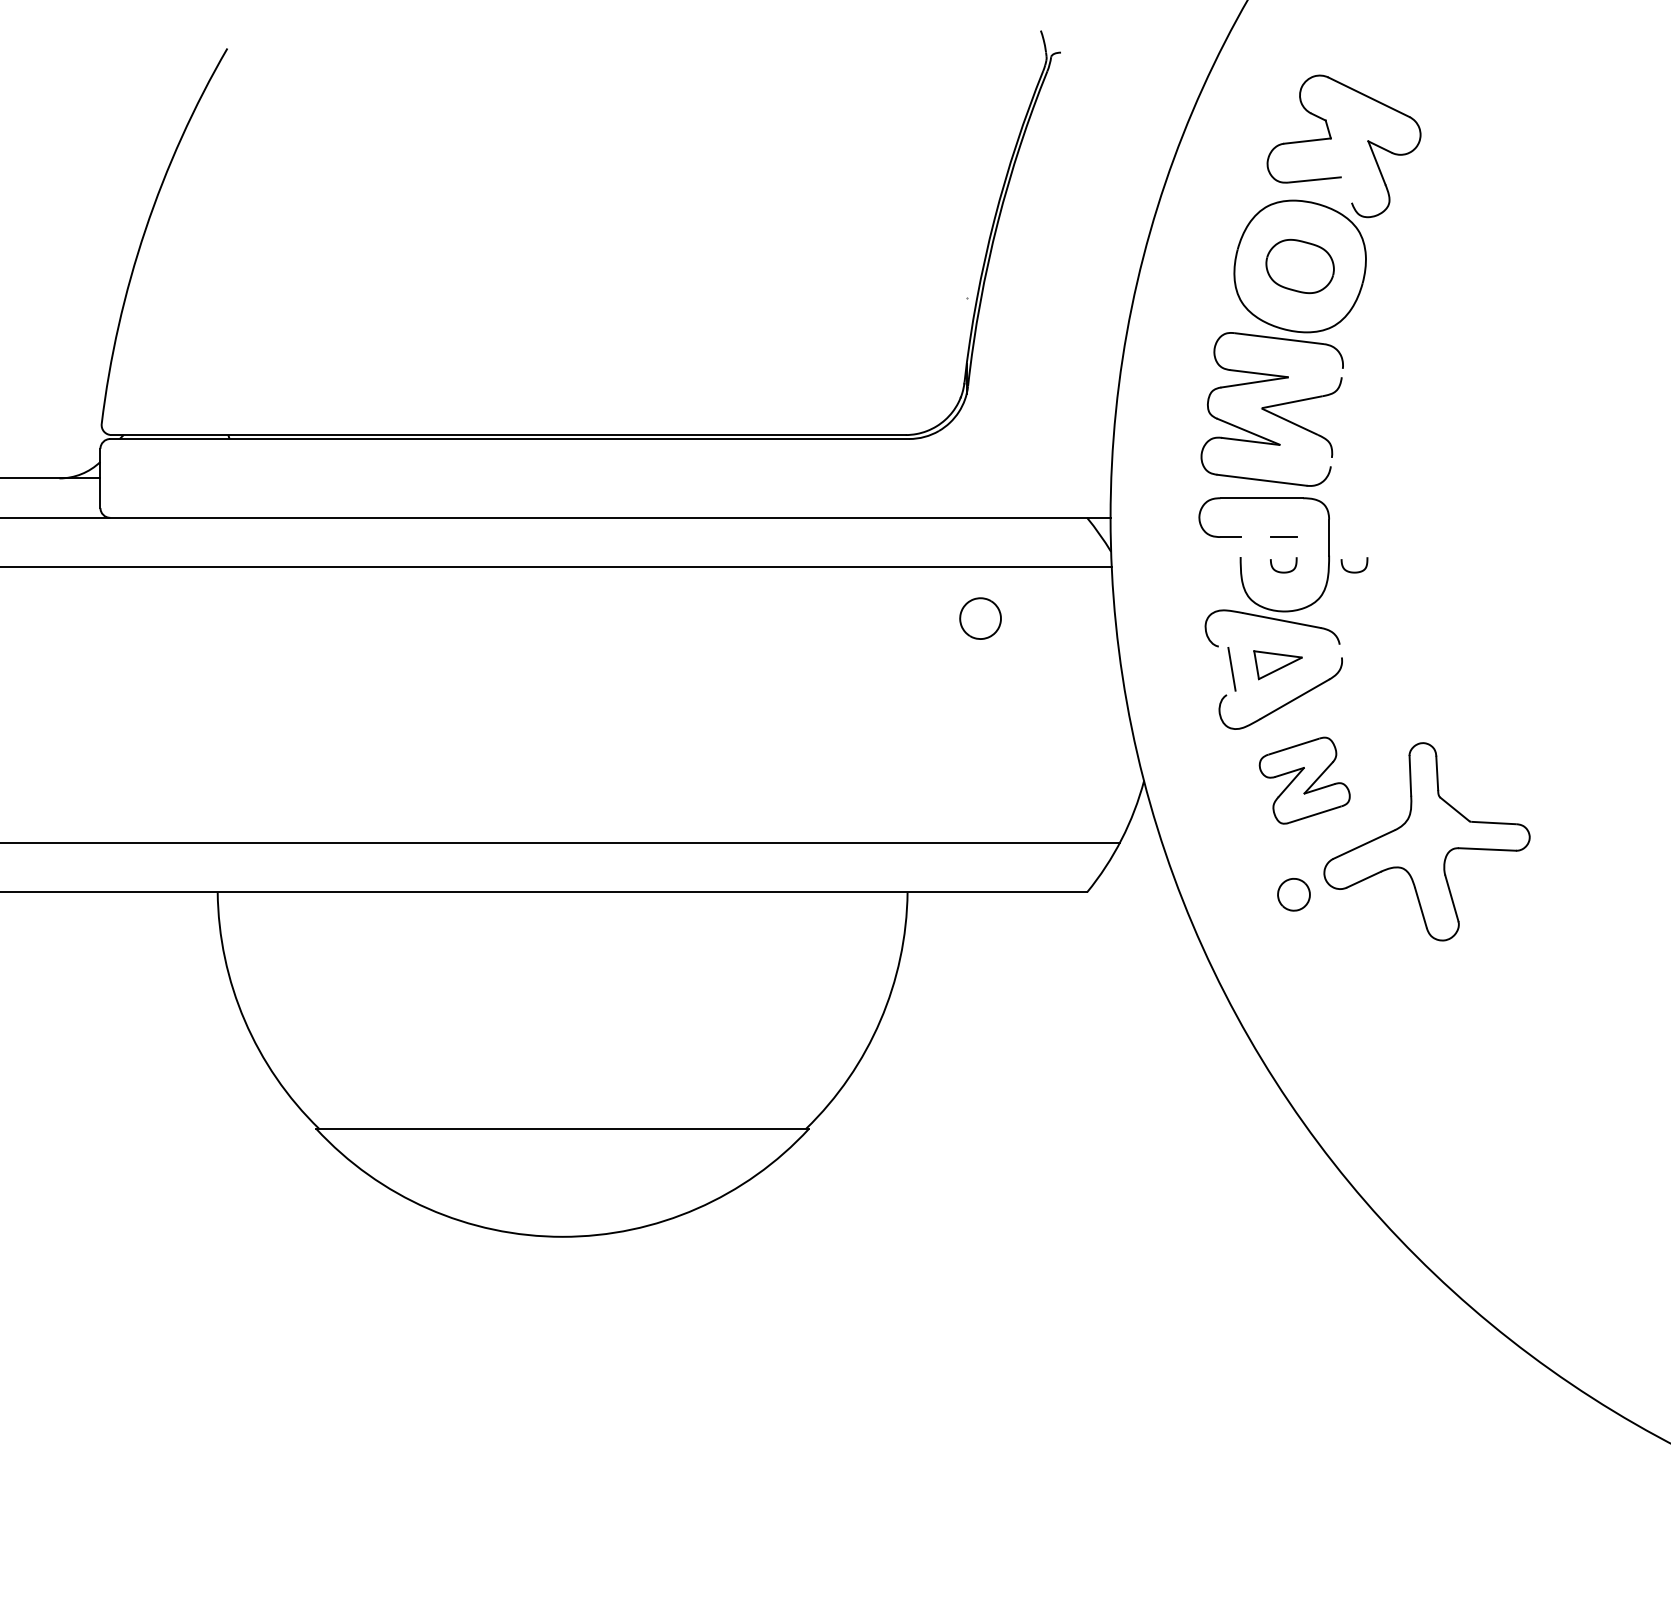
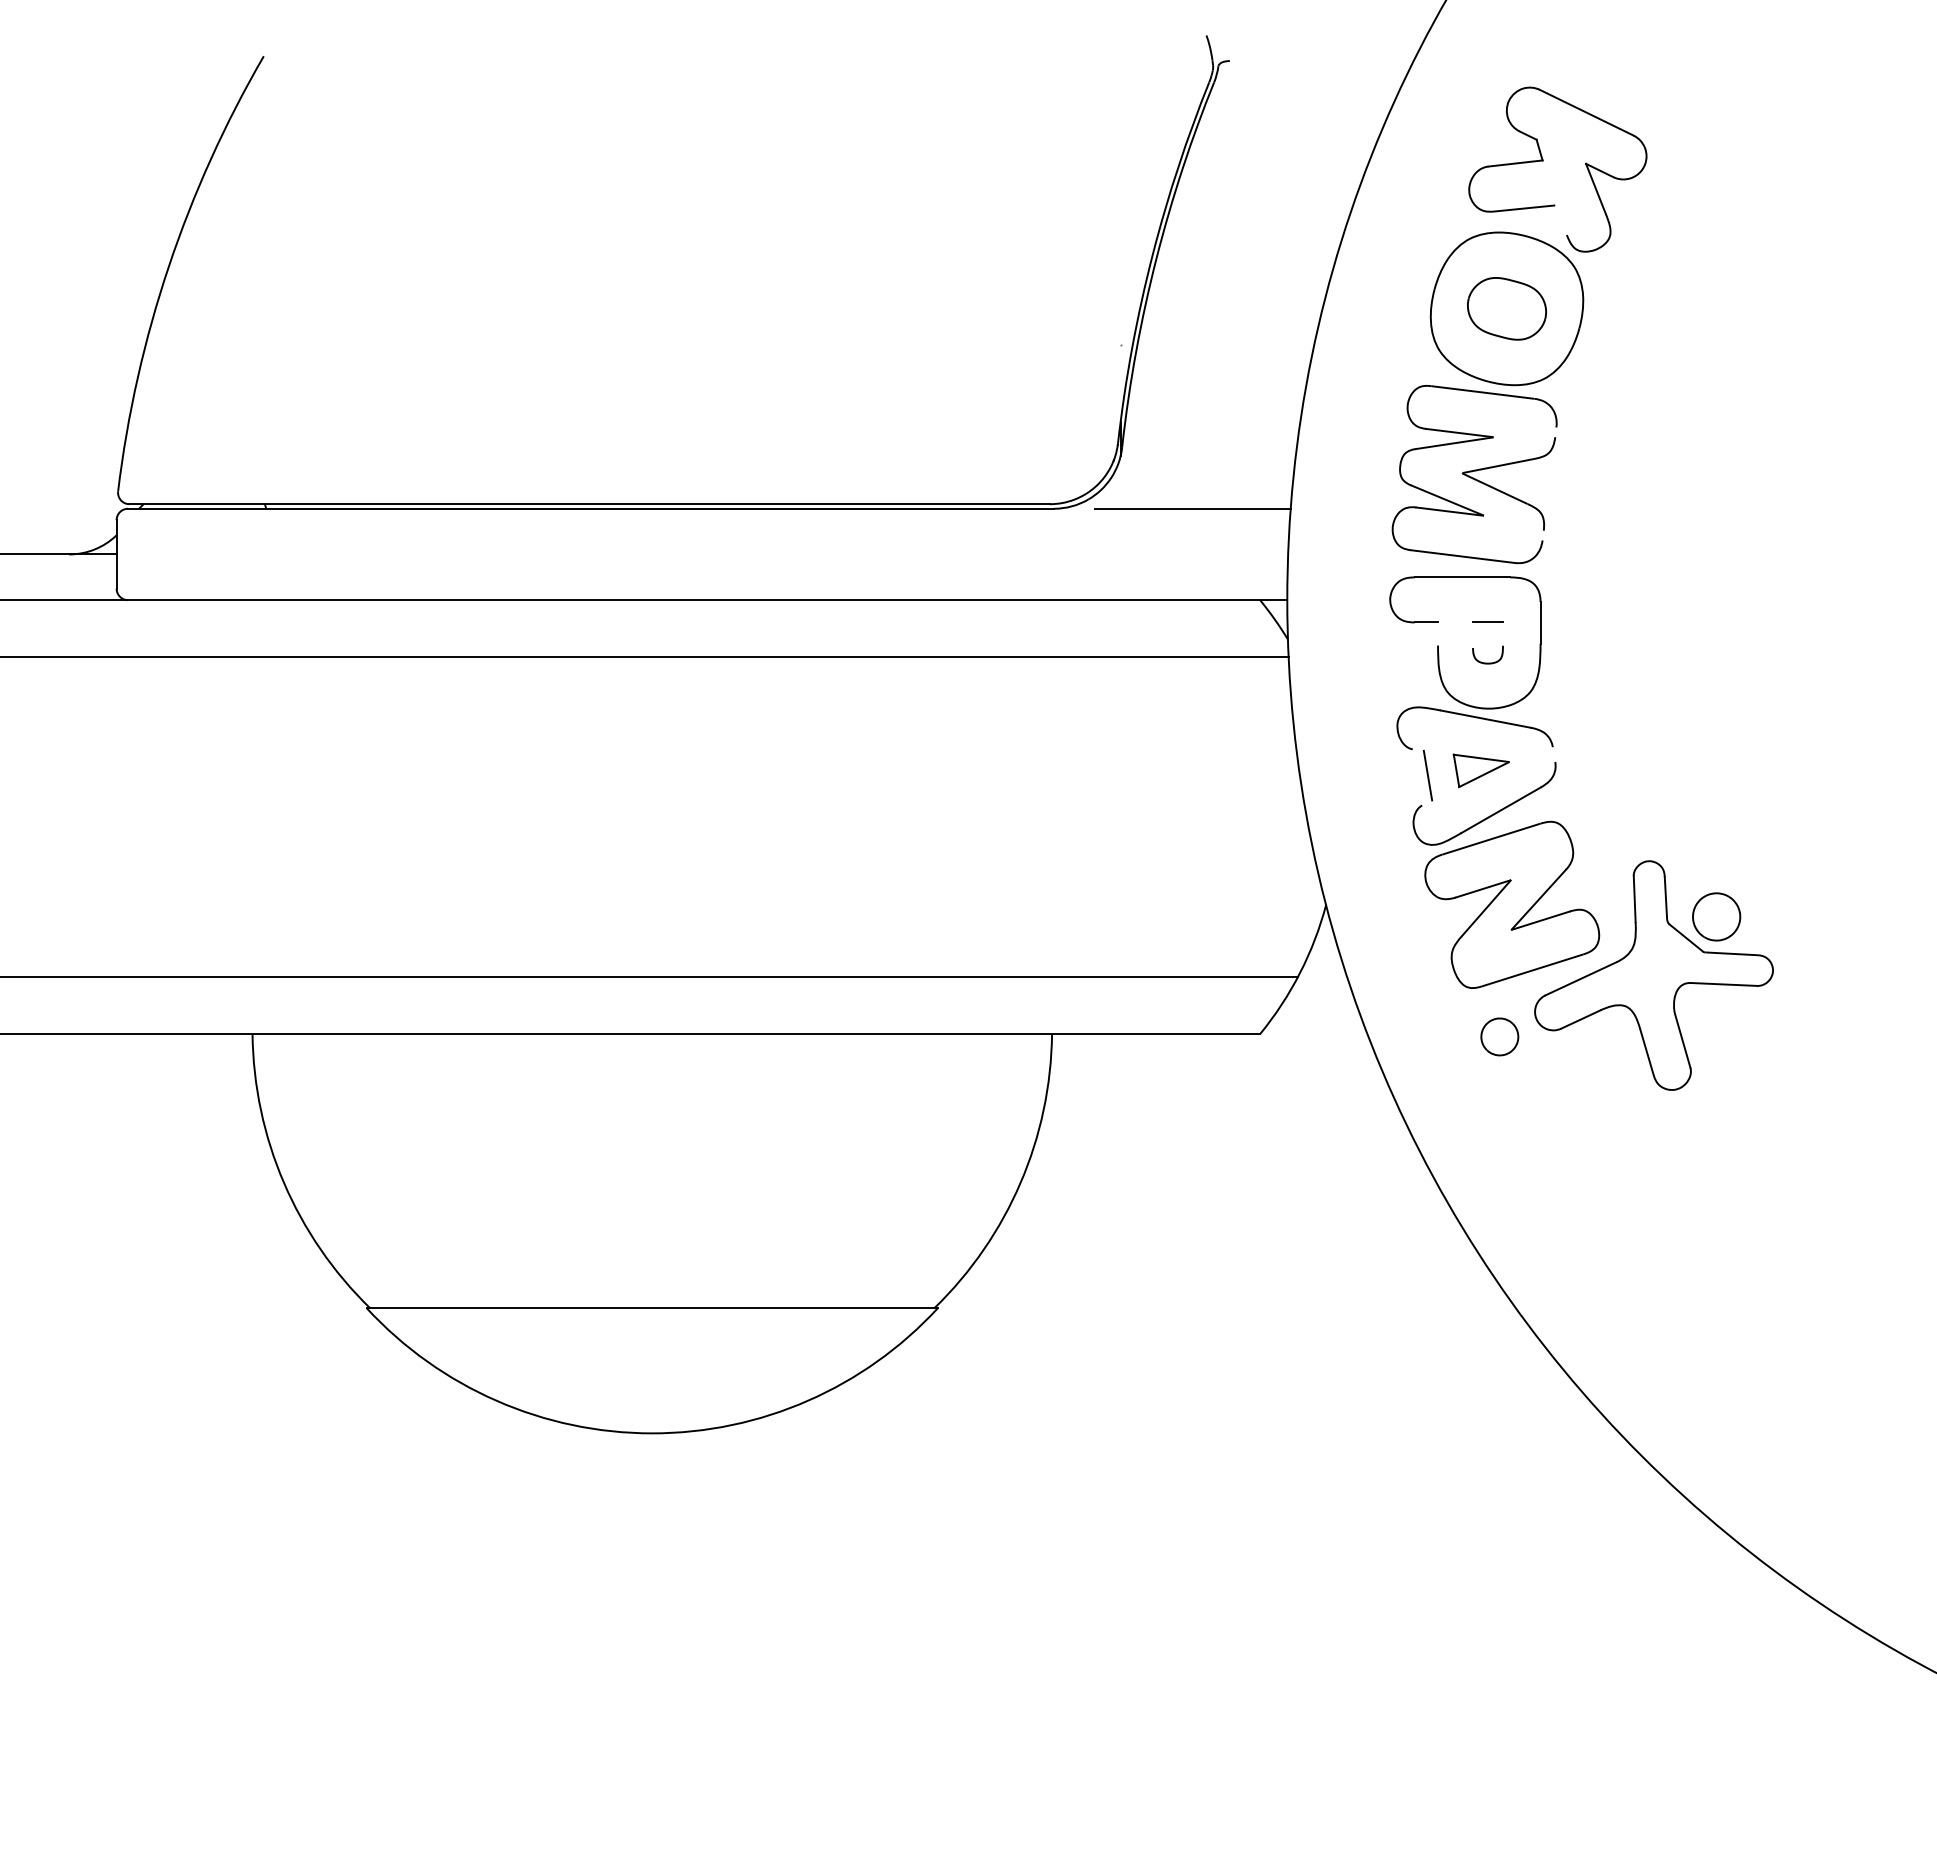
line: (1028, 438) -> (1192, 508), added
curve: (1354, 571) -> (1569, 662), removed
part: (980, 618) -> (1716, 916), moved
part: (1304, 780) -> (1512, 904), size x1.67

